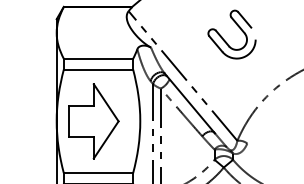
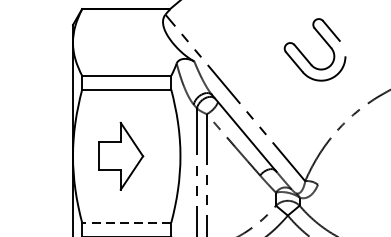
part: (225, 40) -> (306, 57), moved
part: (93, 121) -> (120, 156), size x0.7
line: (98, 173) -> (126, 223), solid -> dashed

